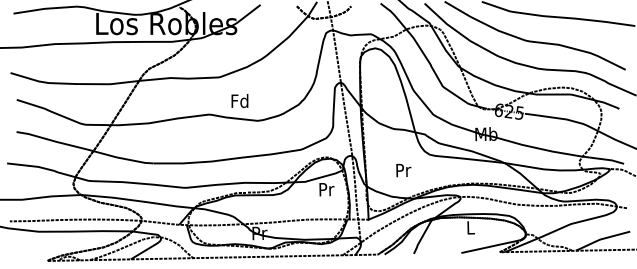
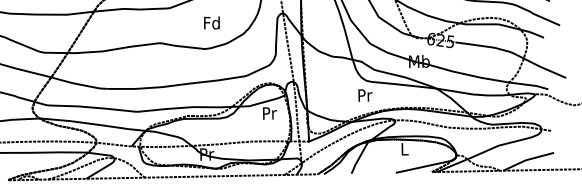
text: (239, 100) -> (211, 22), moved
text: (403, 170) -> (365, 95), moved

